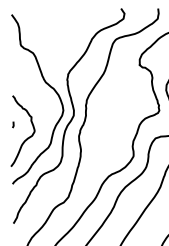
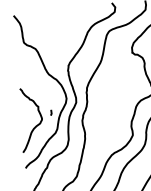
line: (13, 124) -> (51, 112), moved

